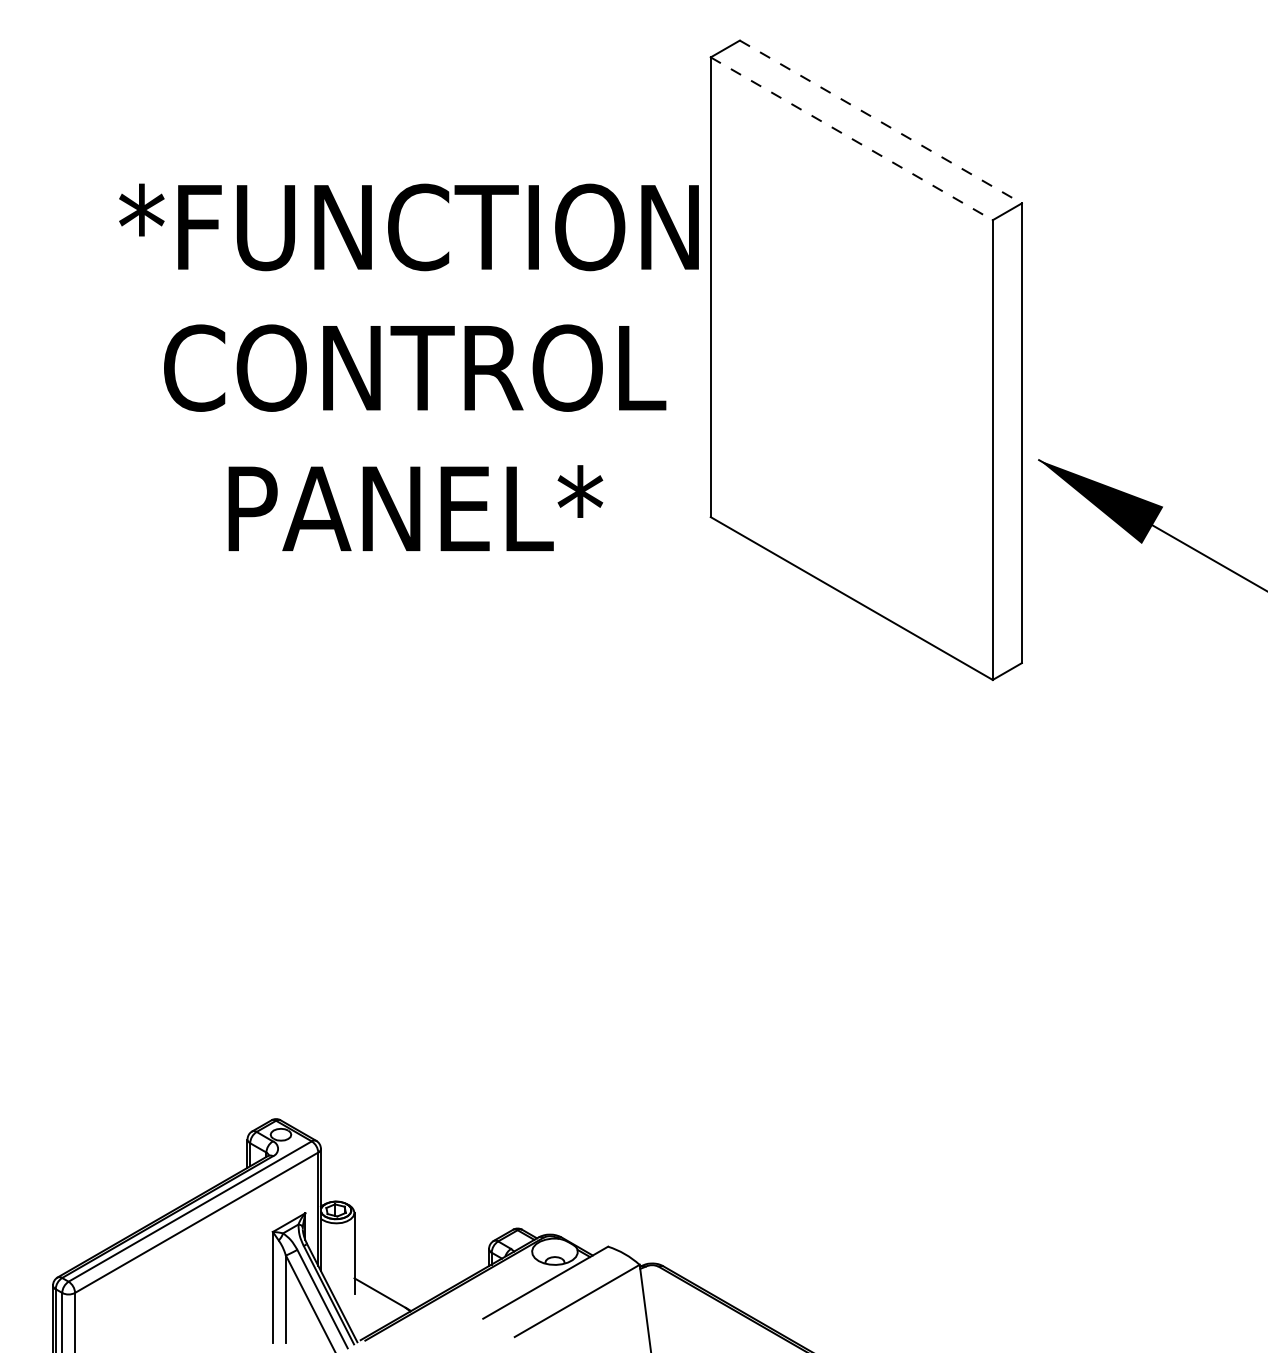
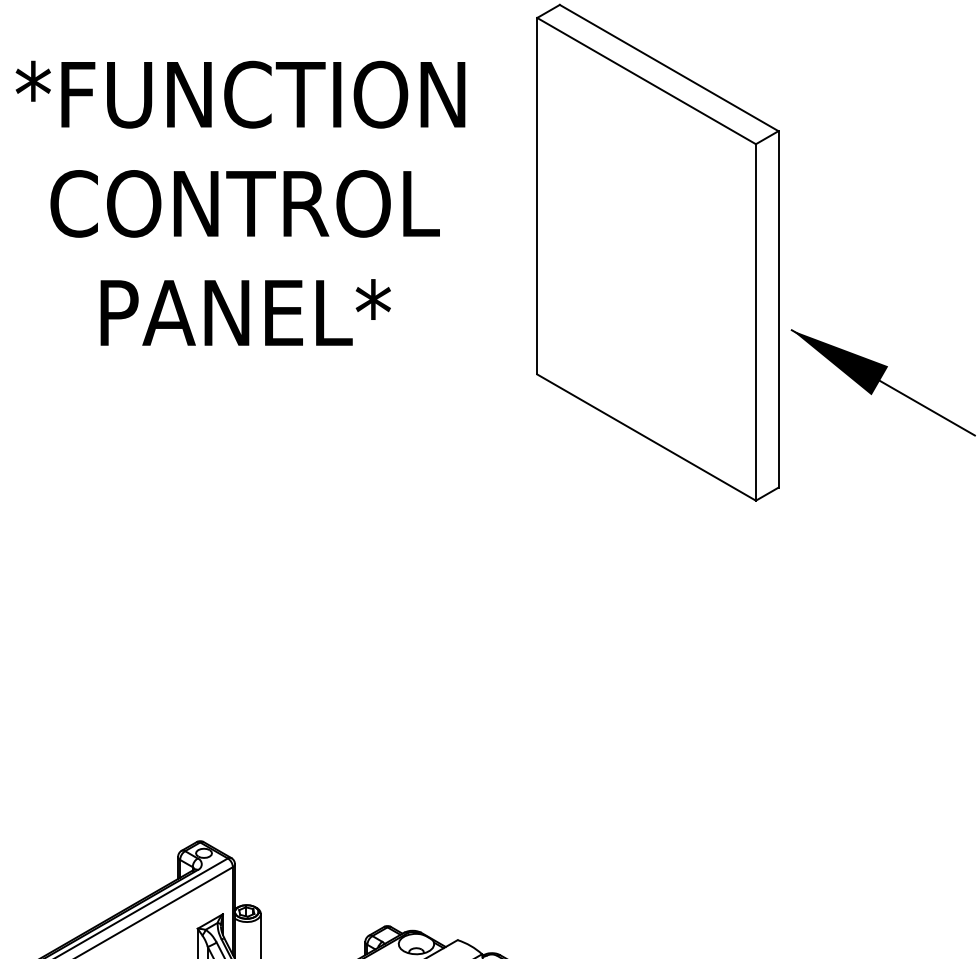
line: (880, 121) -> (668, 67), dashed -> solid
line: (851, 138) -> (646, 80), dashed -> solid
text: (408, 366) -> (240, 202), moved

